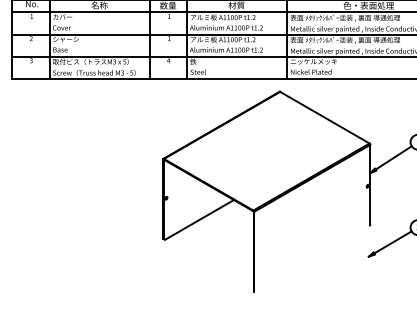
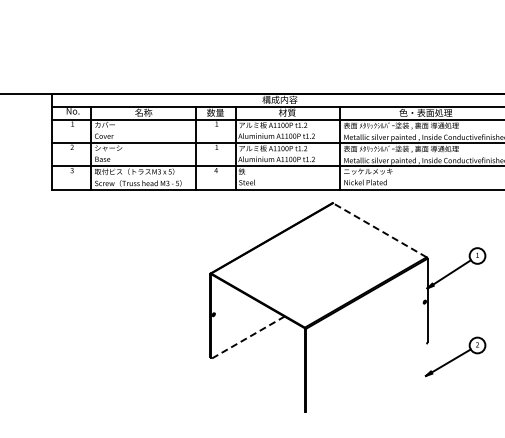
line: (324, 117) -> (379, 230), solid -> dashed
line: (199, 219) -> (248, 337), solid -> dashed

